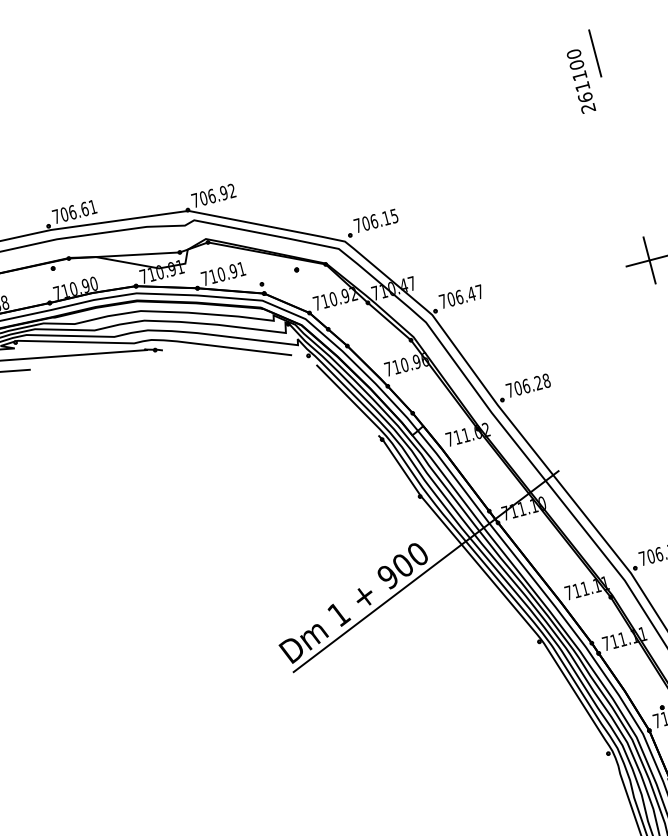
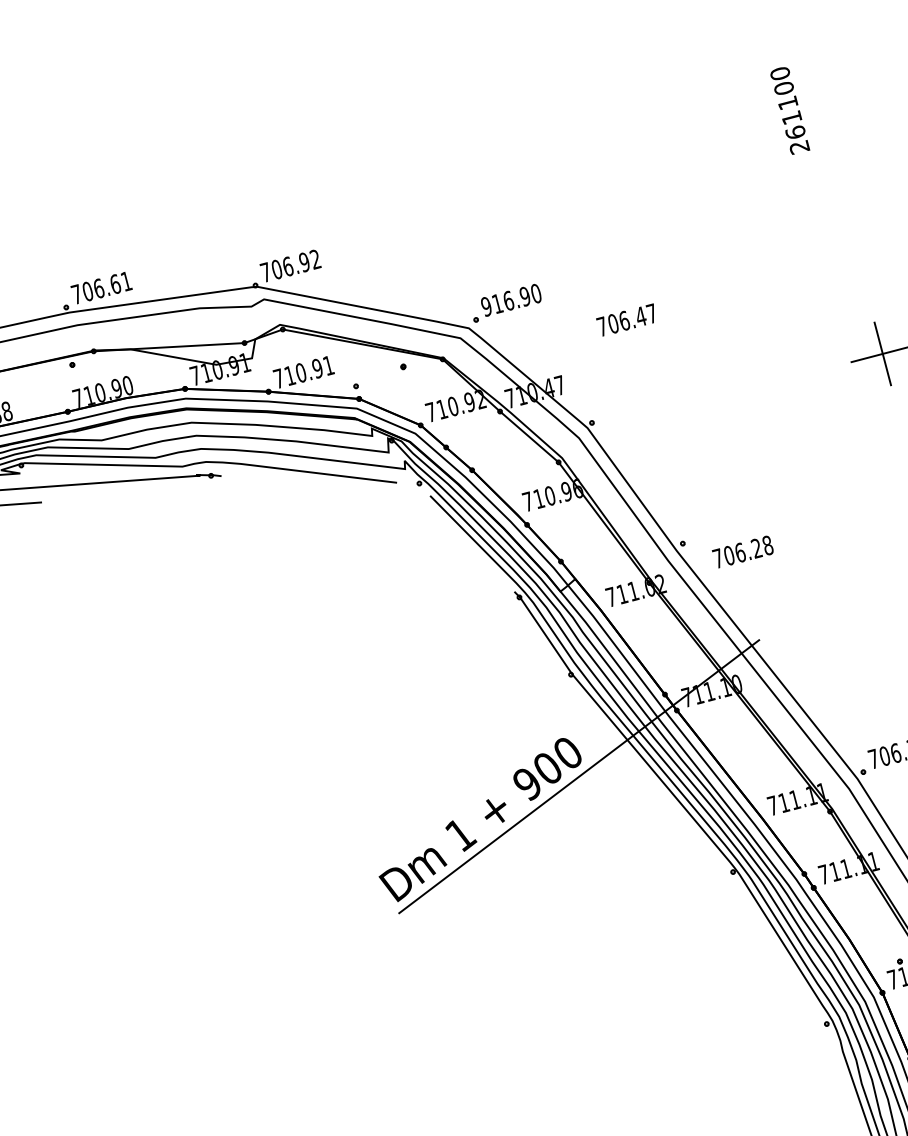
line: (594, 53) -> (808, 72), removed
text: (375, 220) -> (510, 299), 706.15 -> 916.90
text: (459, 296) -> (624, 319), moved
text: (527, 385) -> (742, 551), moved

